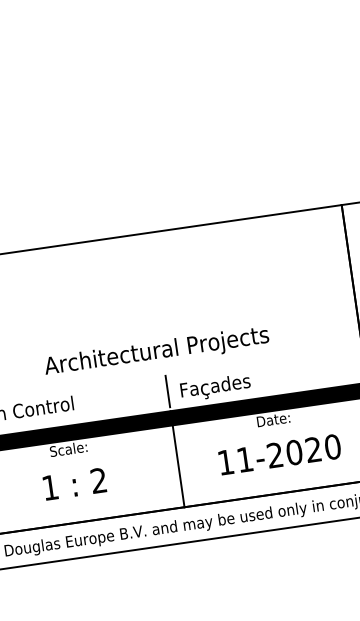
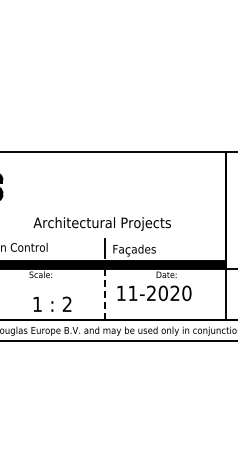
text: (280, 454) -> (154, 293), moved
line: (178, 466) -> (105, 294), solid -> dashed
text: (74, 482) -> (52, 303), moved

